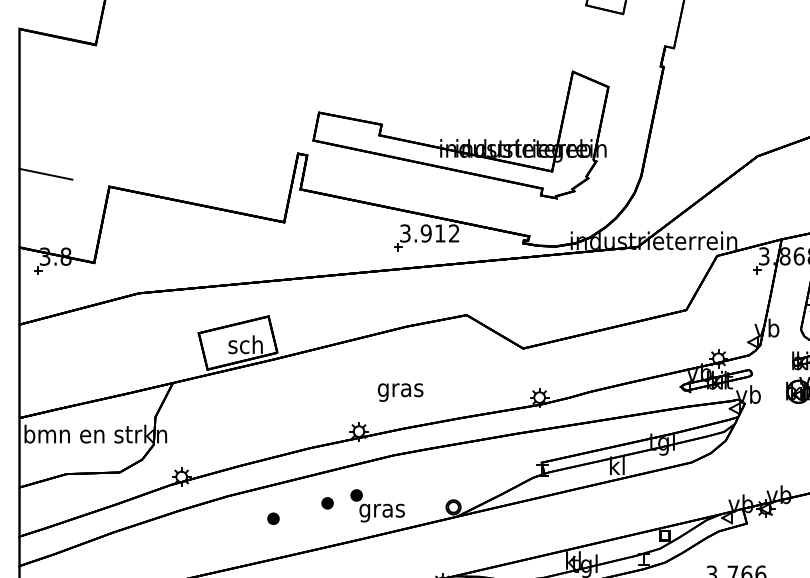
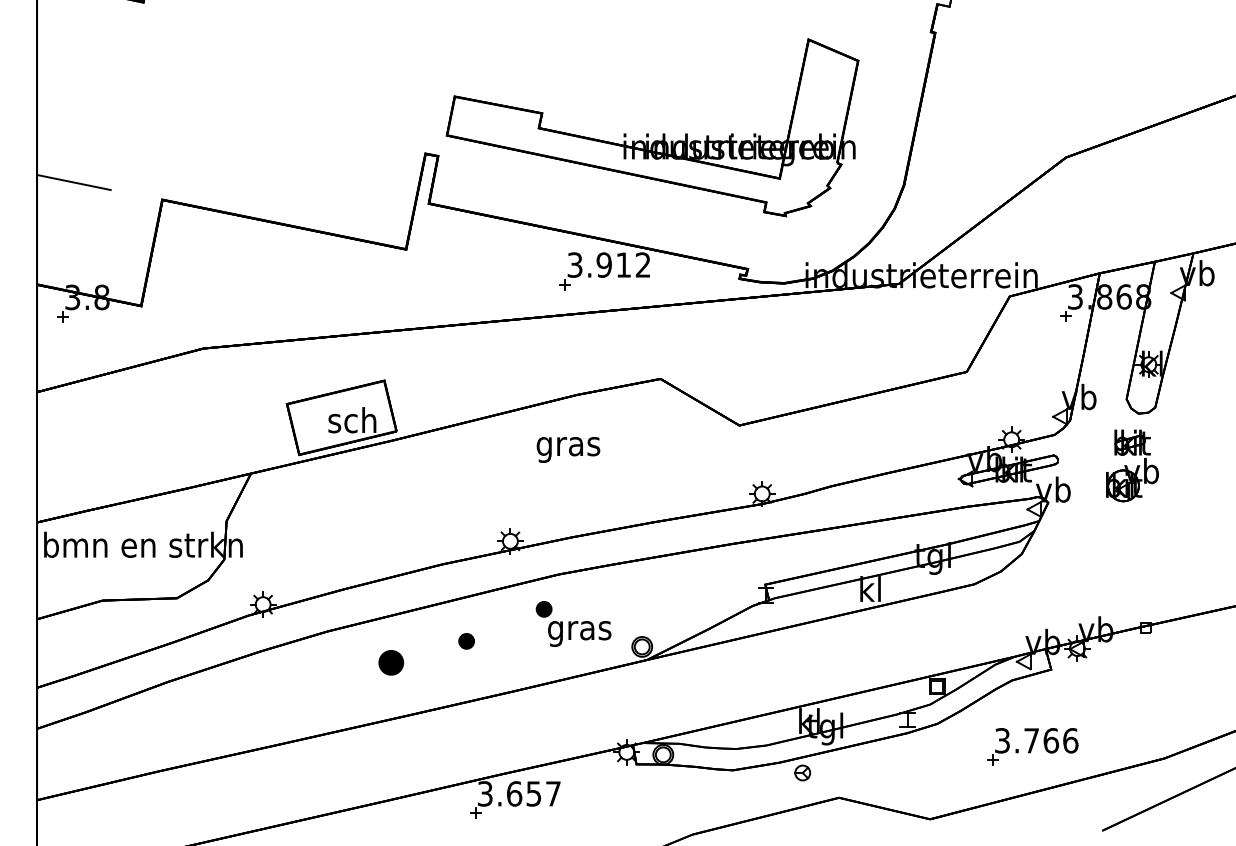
text: (400, 392) -> (568, 449), moved
part: (377, 505) -> (573, 623), moved
part: (272, 518) -> (390, 662), size x1.6

